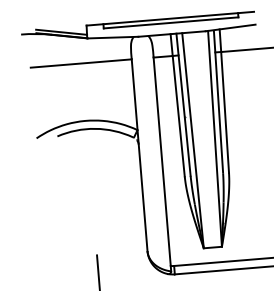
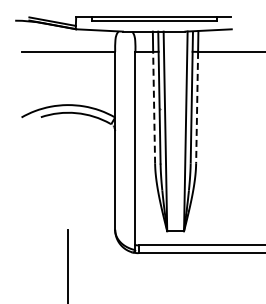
line: (225, 112) -> (197, 107), solid -> dashed
line: (179, 115) -> (154, 107), solid -> dashed

